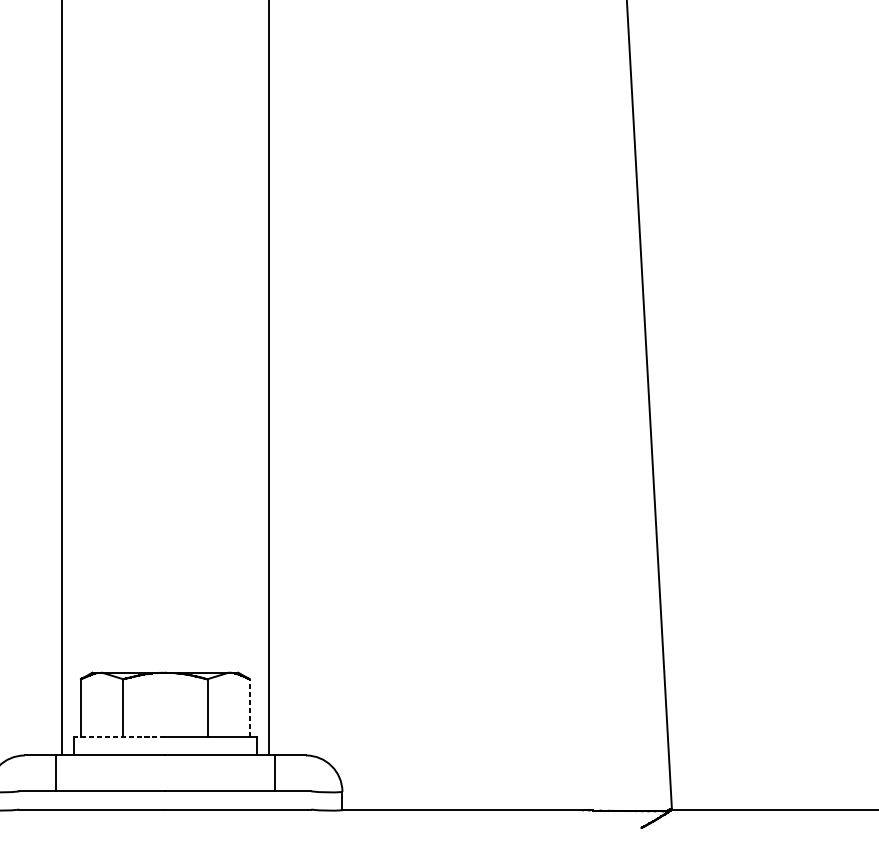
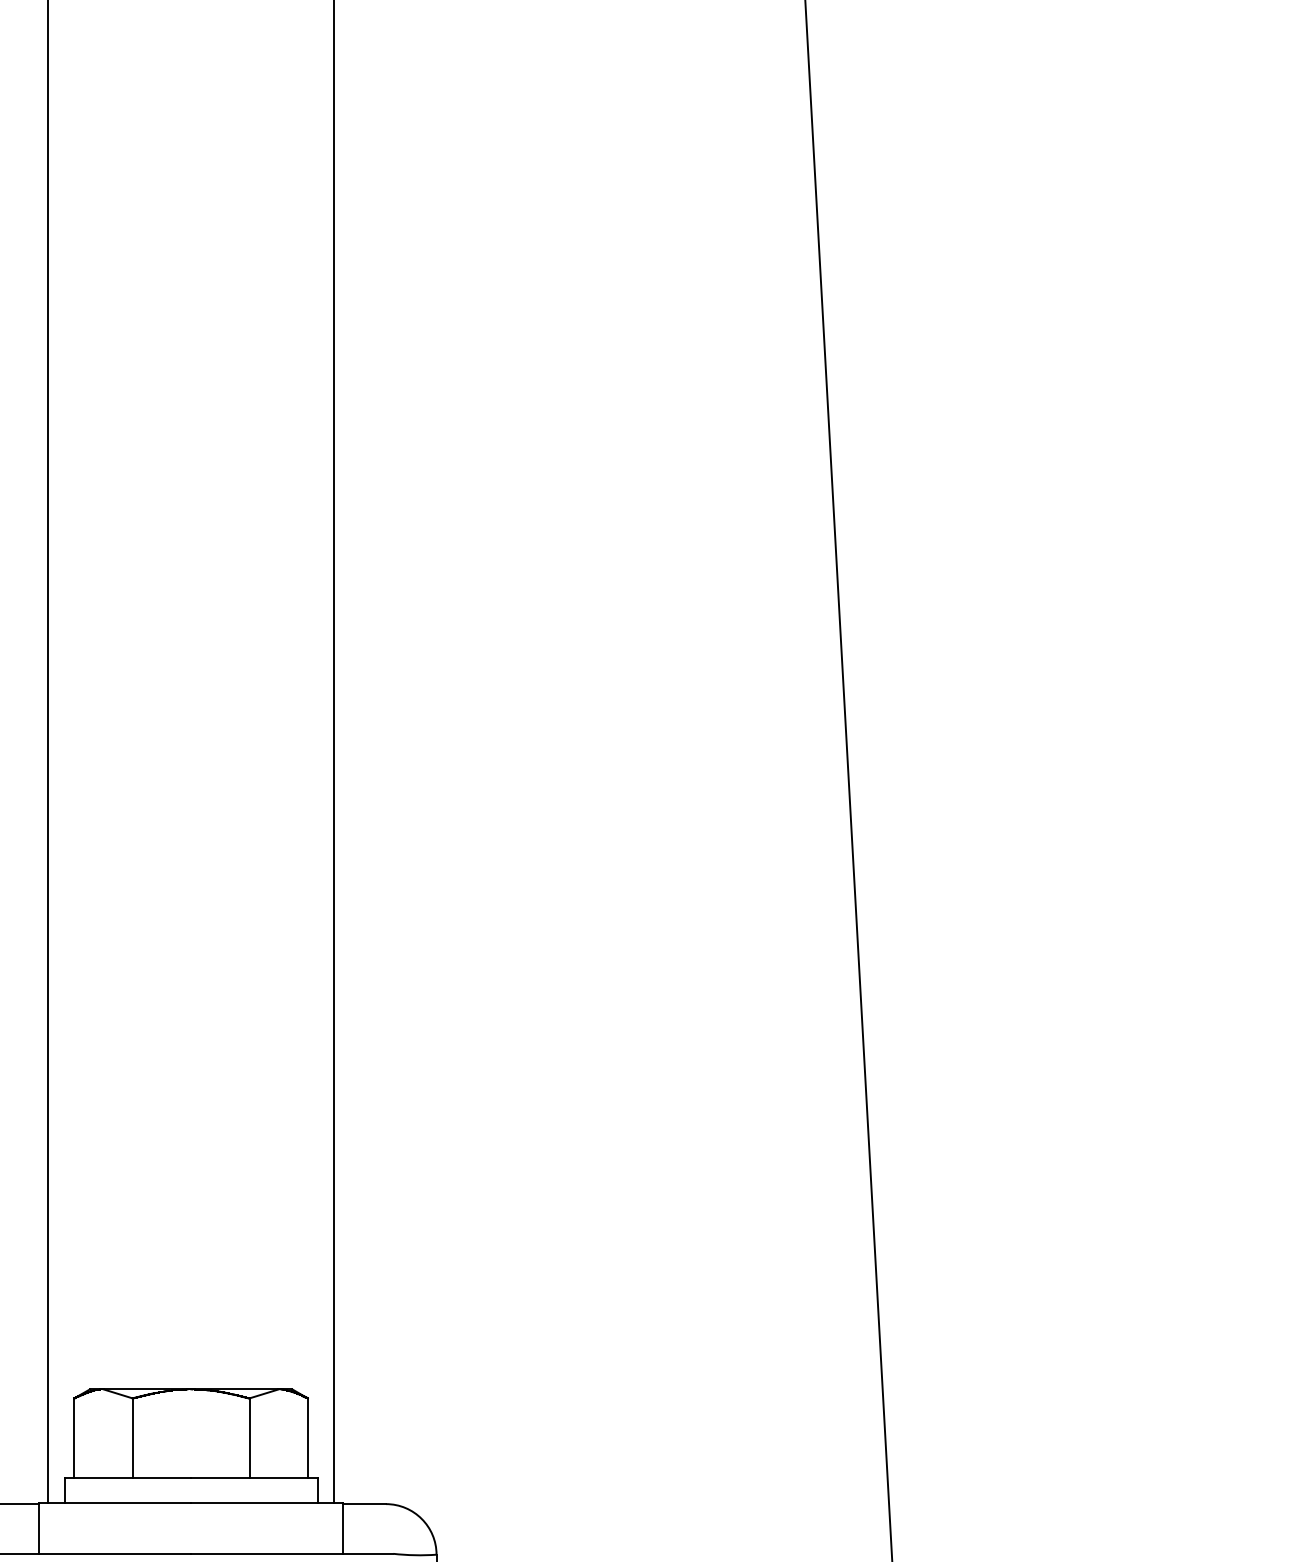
line: (249, 708) -> (307, 1438), dashed -> solid
line: (119, 736) -> (127, 1477), dashed -> solid

